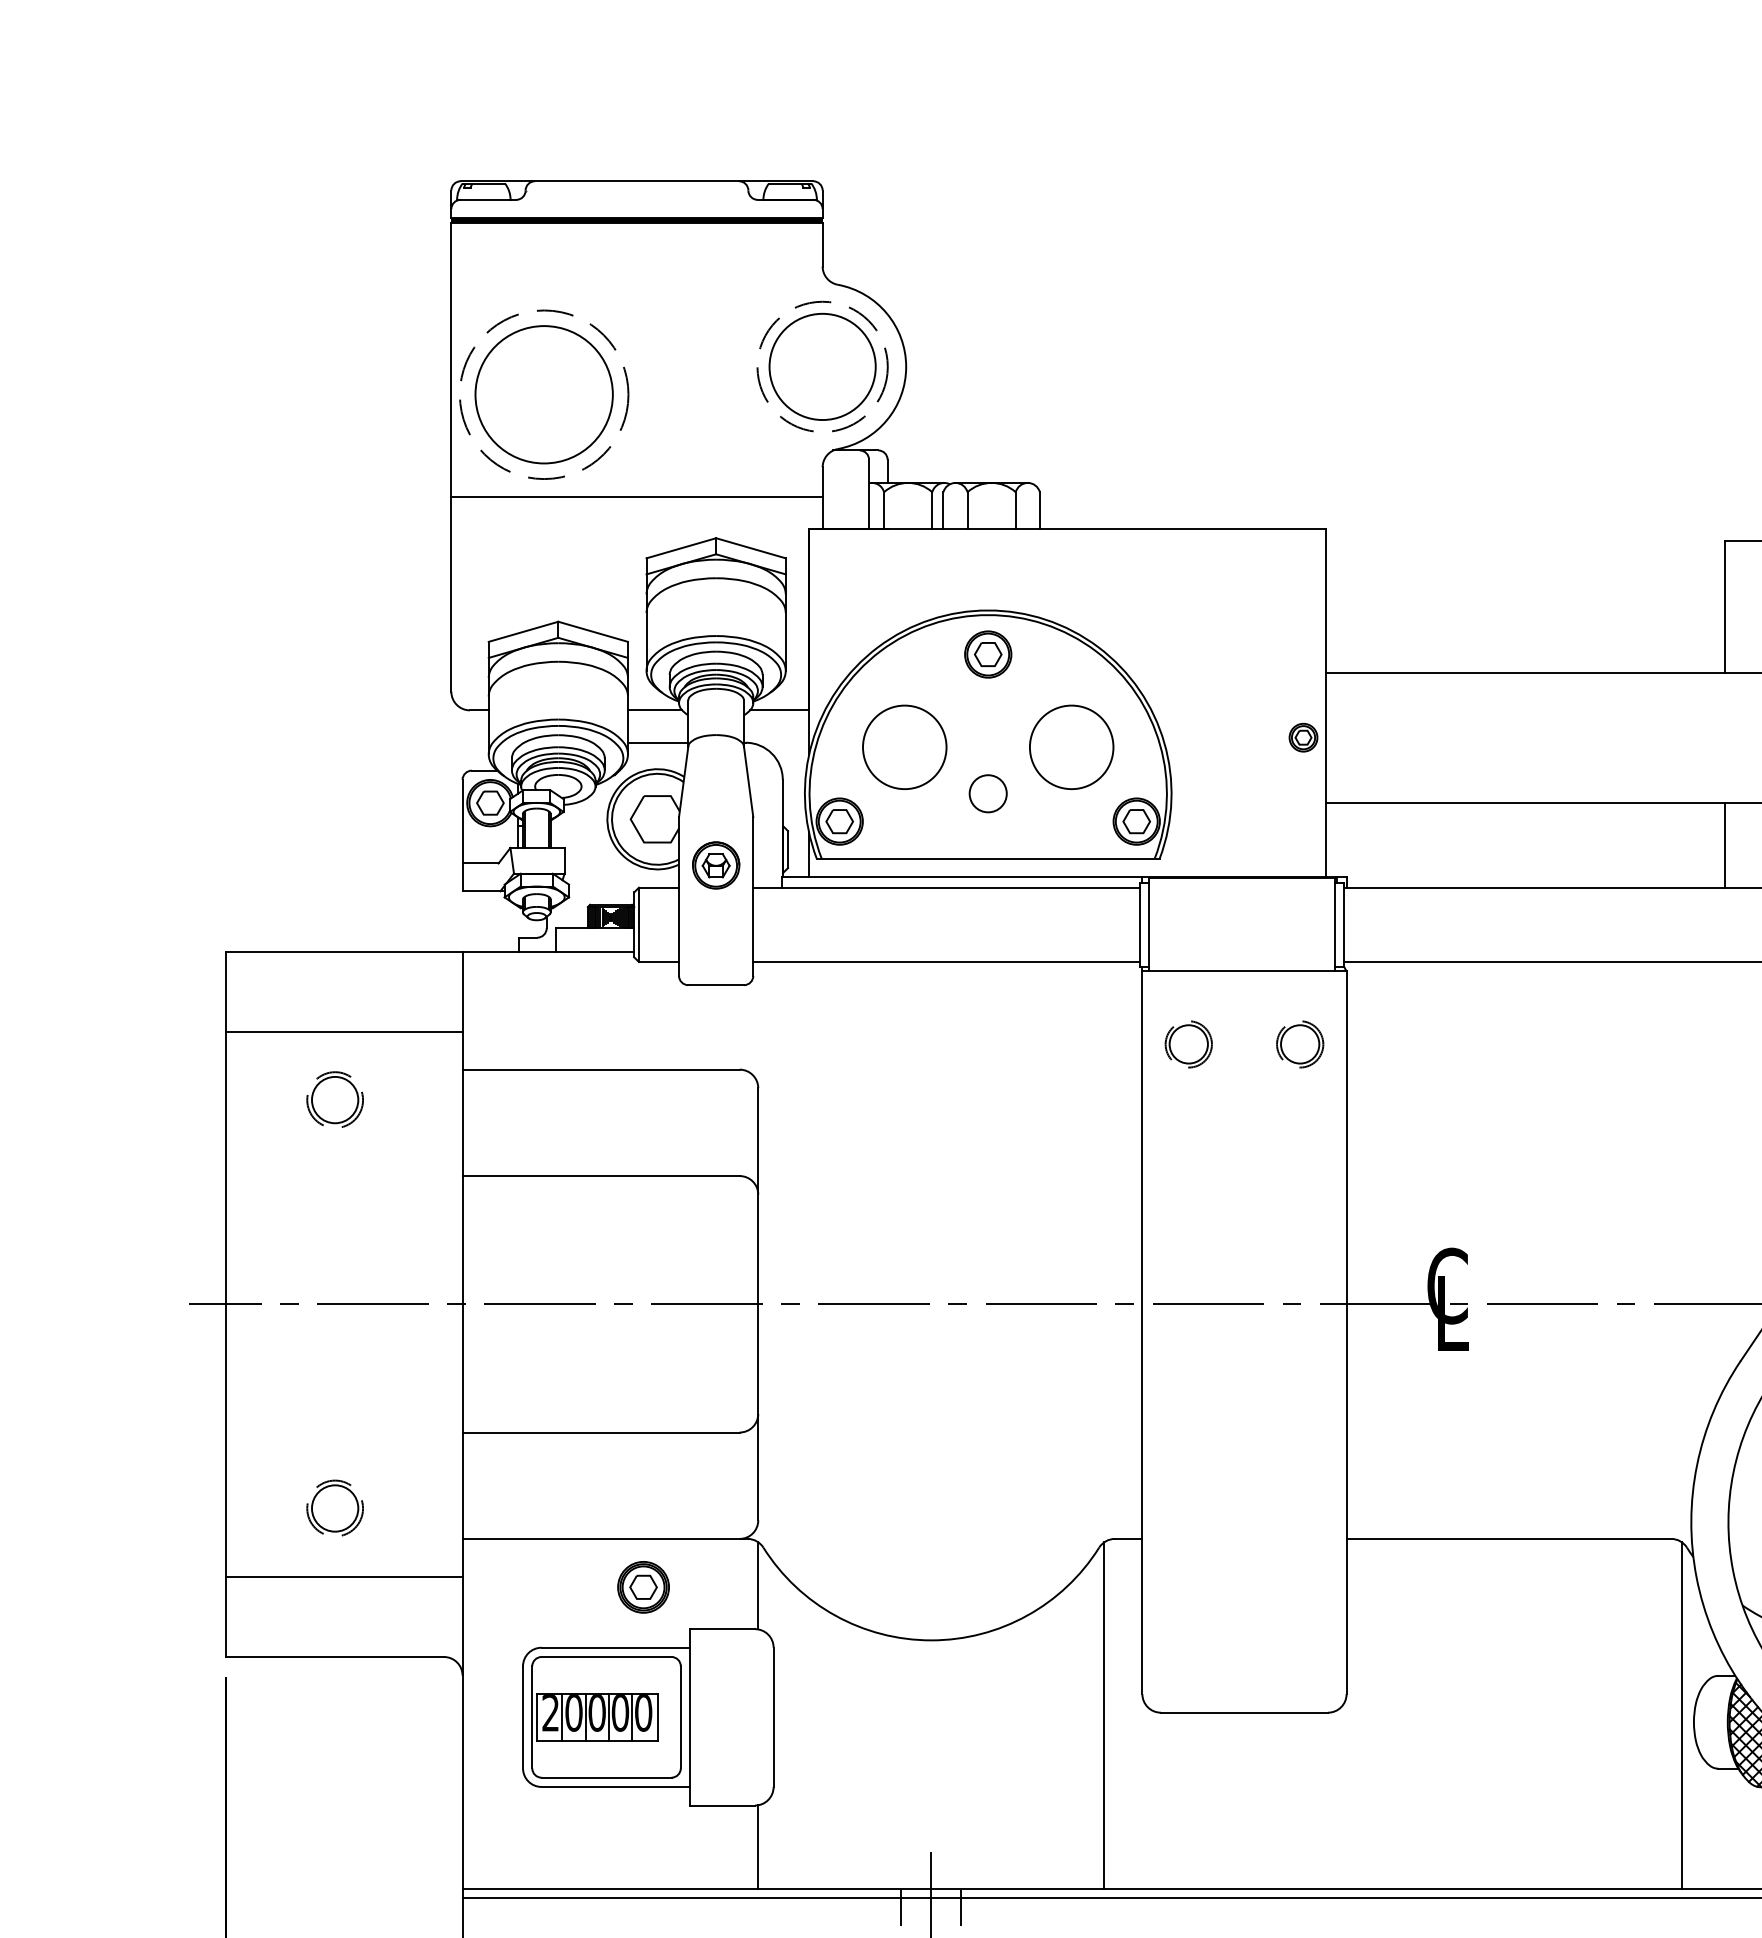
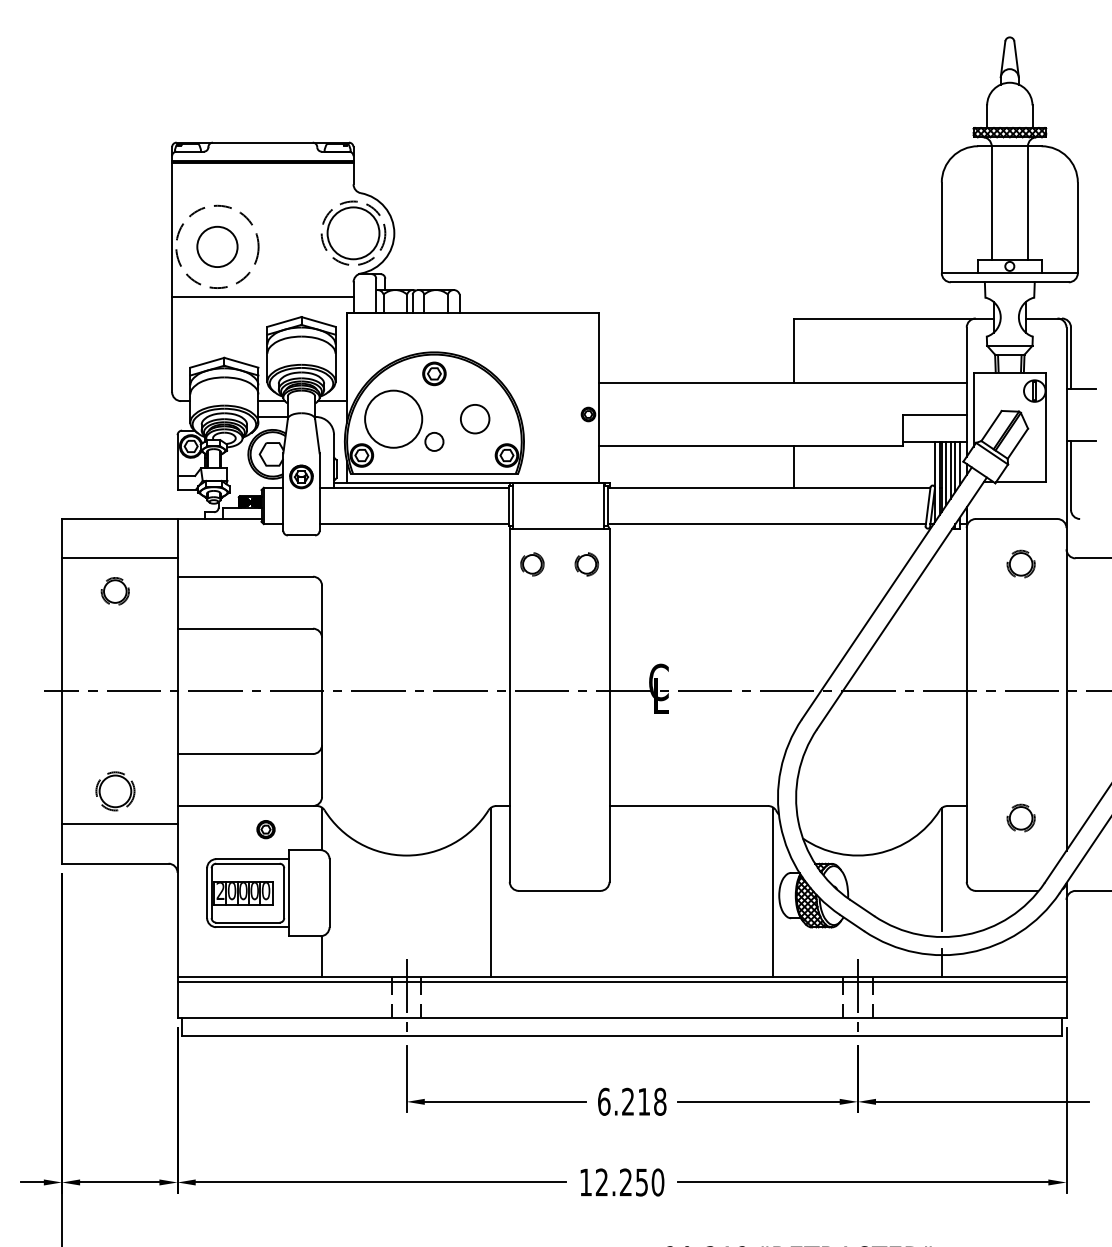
circle: (544, 393) -> (217, 246), size x0.6
circle: (904, 745) -> (393, 418), size x1.4
circle: (1070, 745) -> (474, 418), size x0.7
part: (333, 1507) -> (114, 790), size x1.4
part: (642, 1587) -> (265, 829), size x0.7

